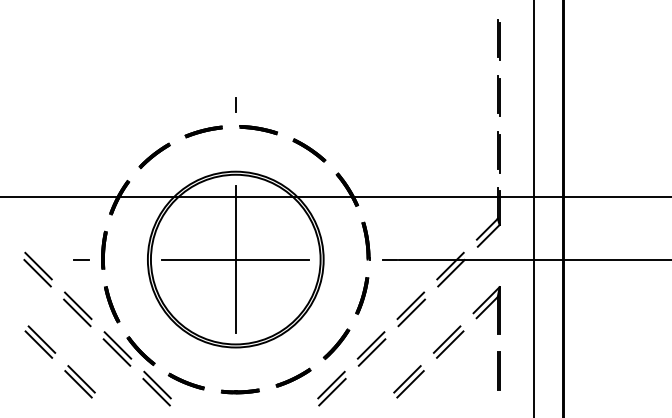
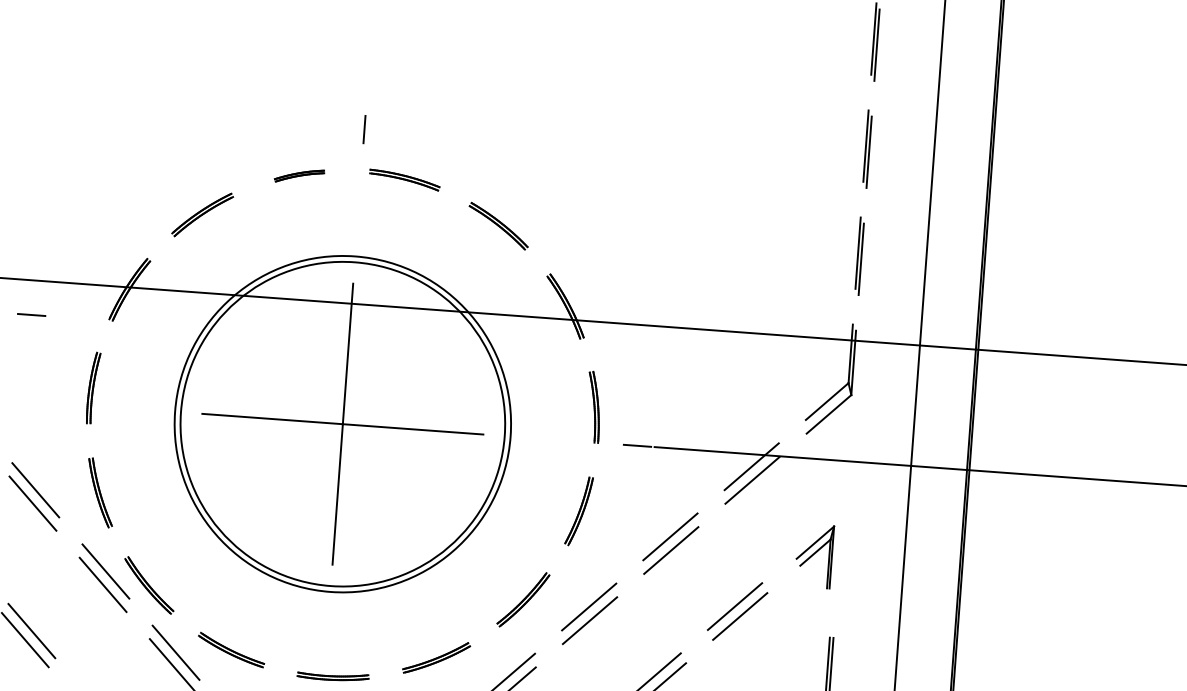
part: (203, 131) -> (299, 175), size x0.7
line: (81, 259) -> (31, 314), moved
part: (486, 310) -> (814, 556), size x0.7

